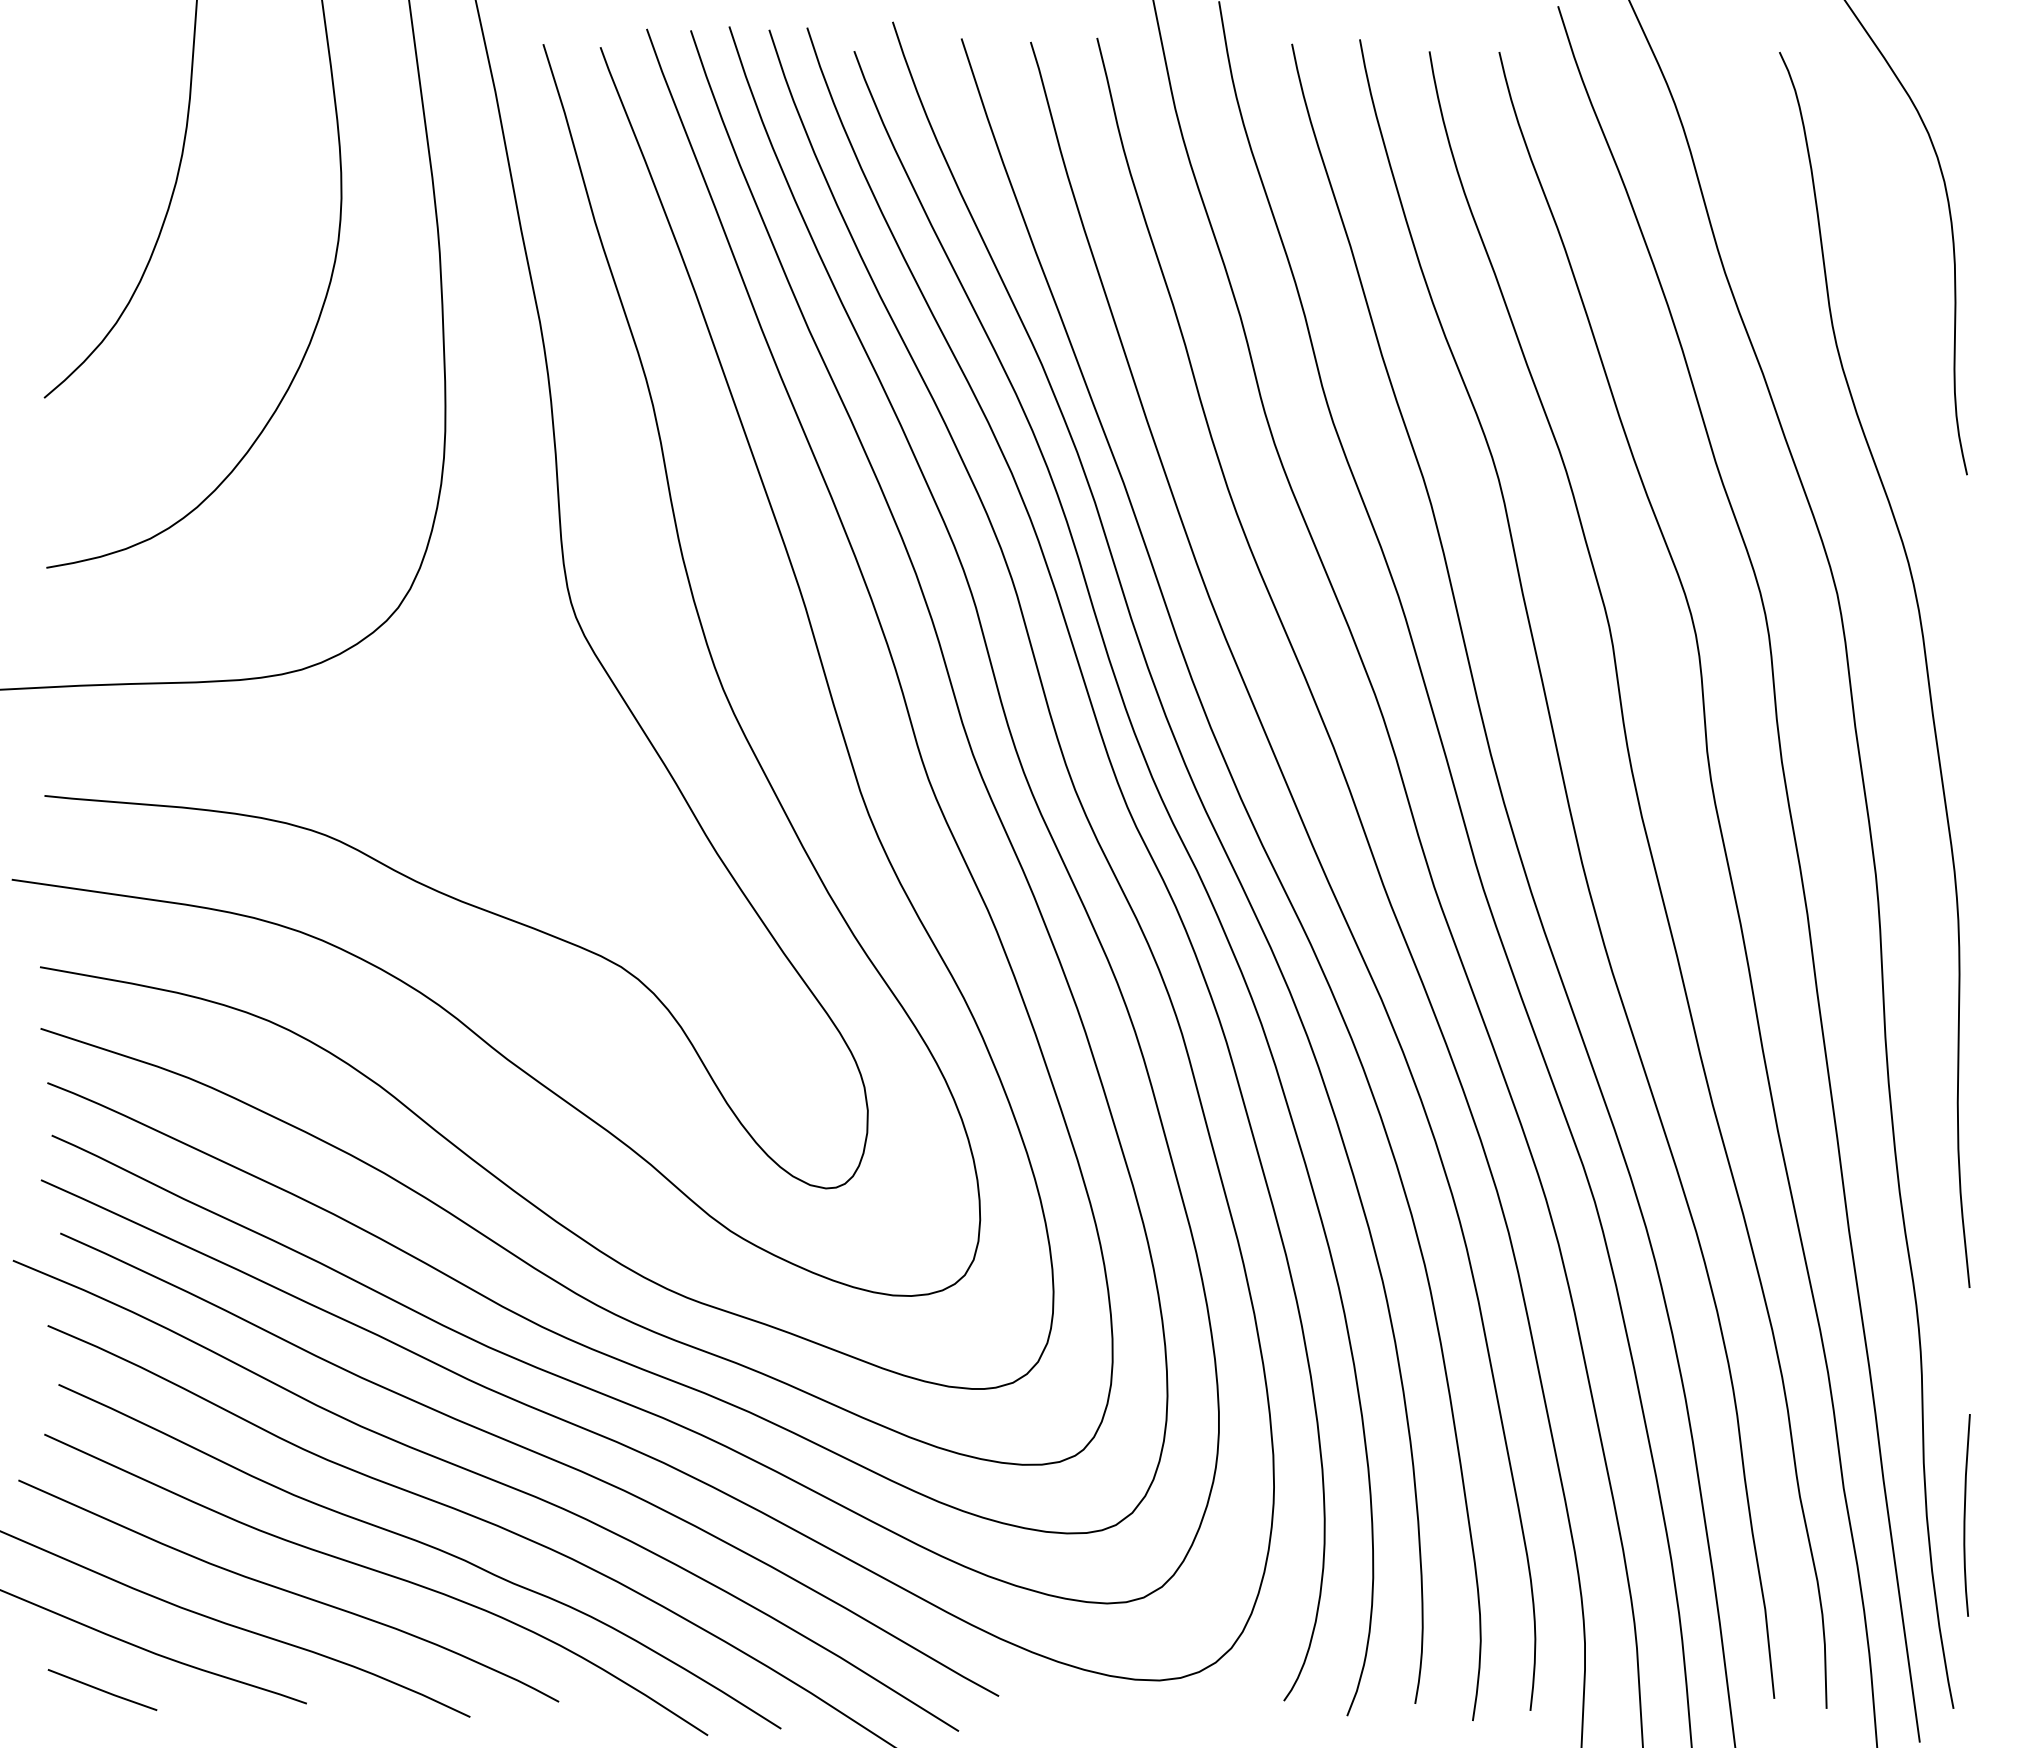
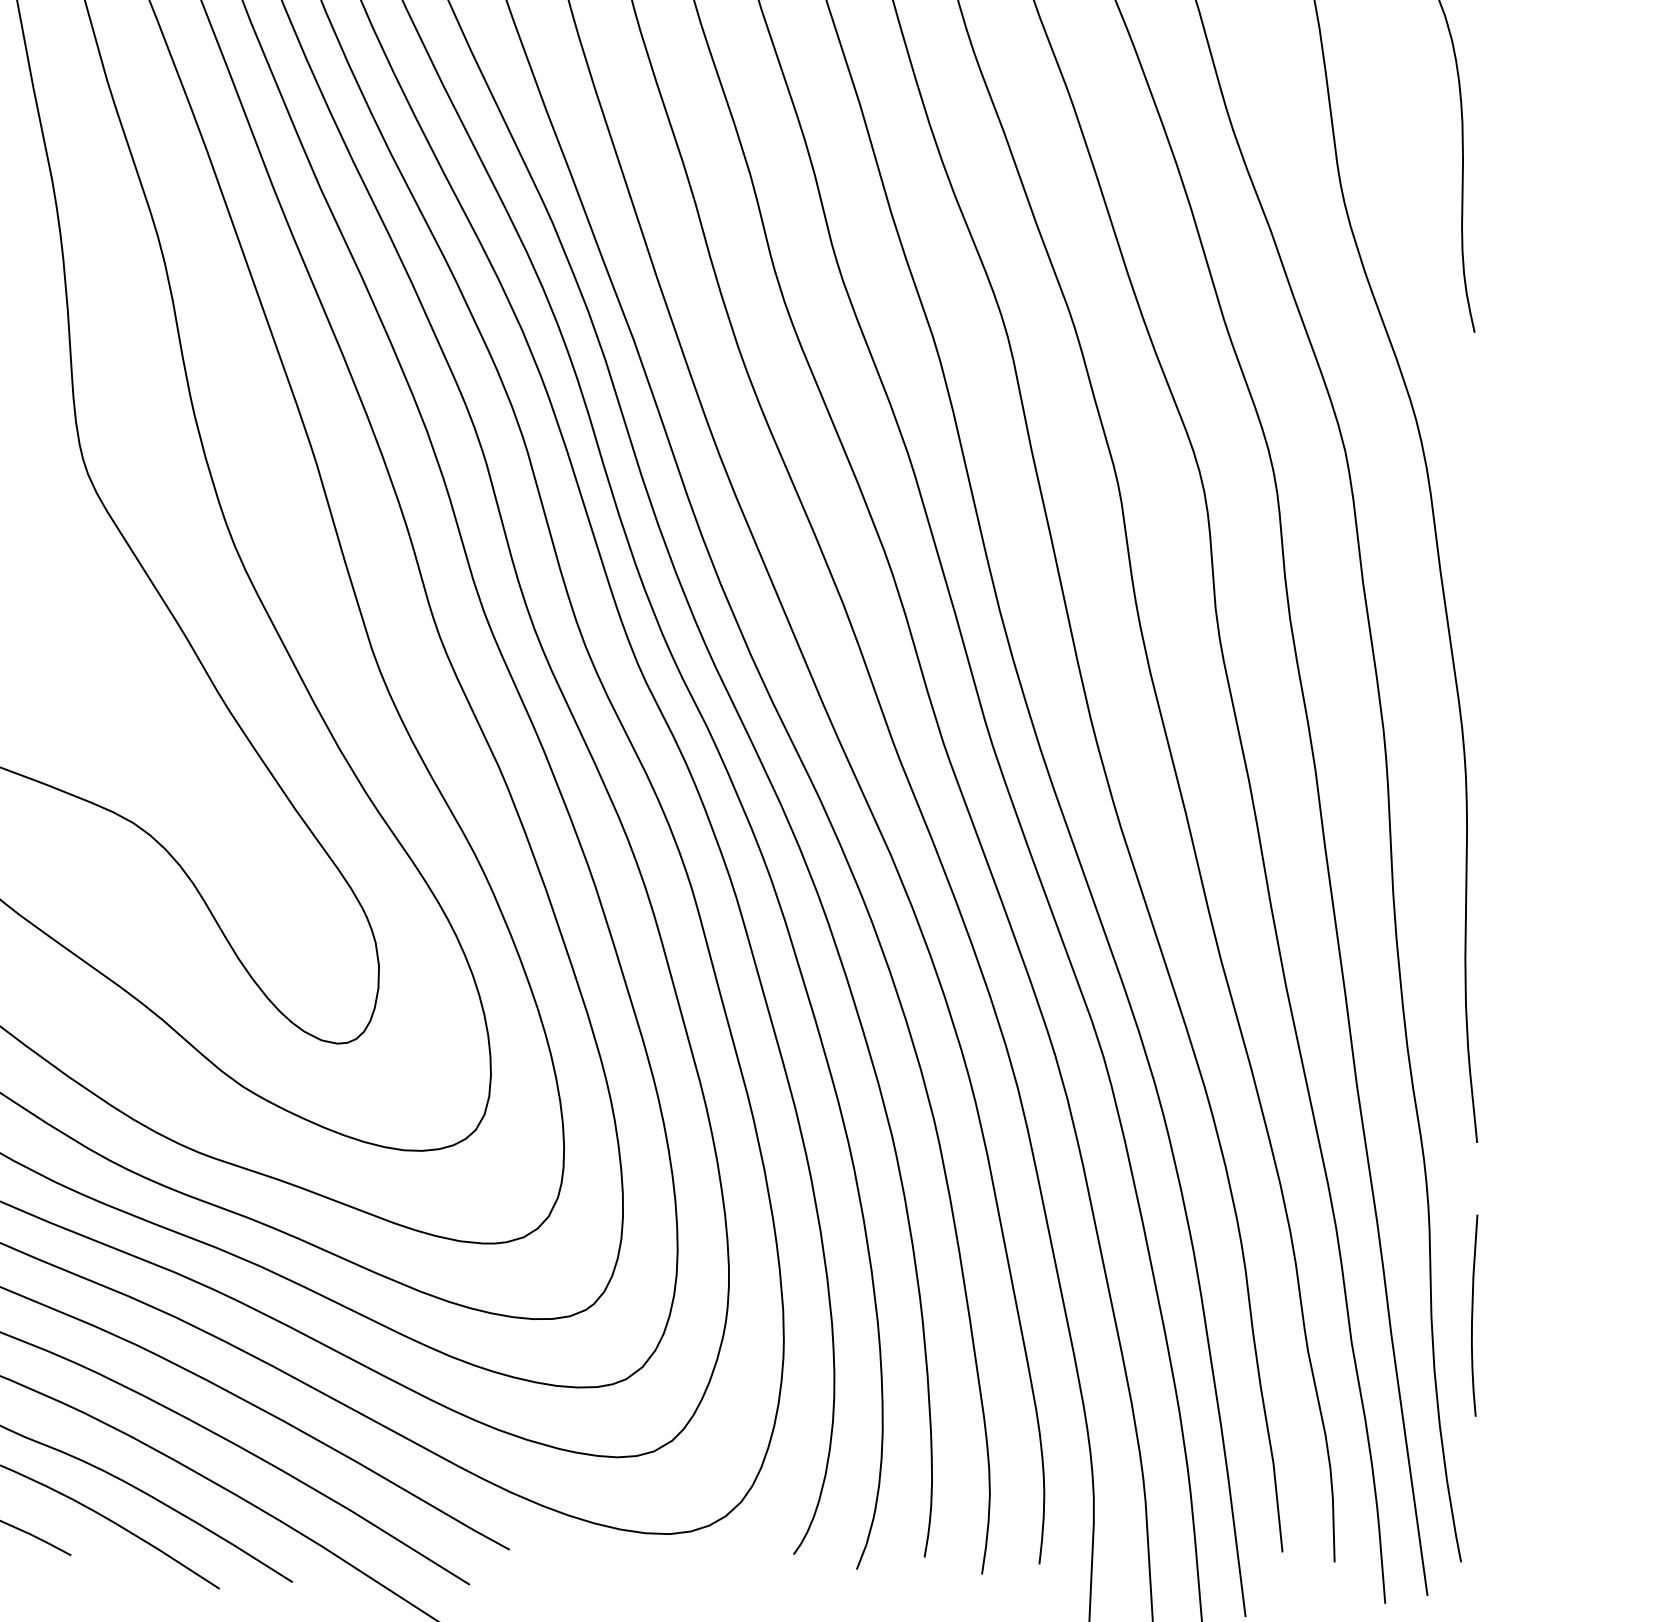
curve: (1965, 1515) -> (1473, 1315), moved

